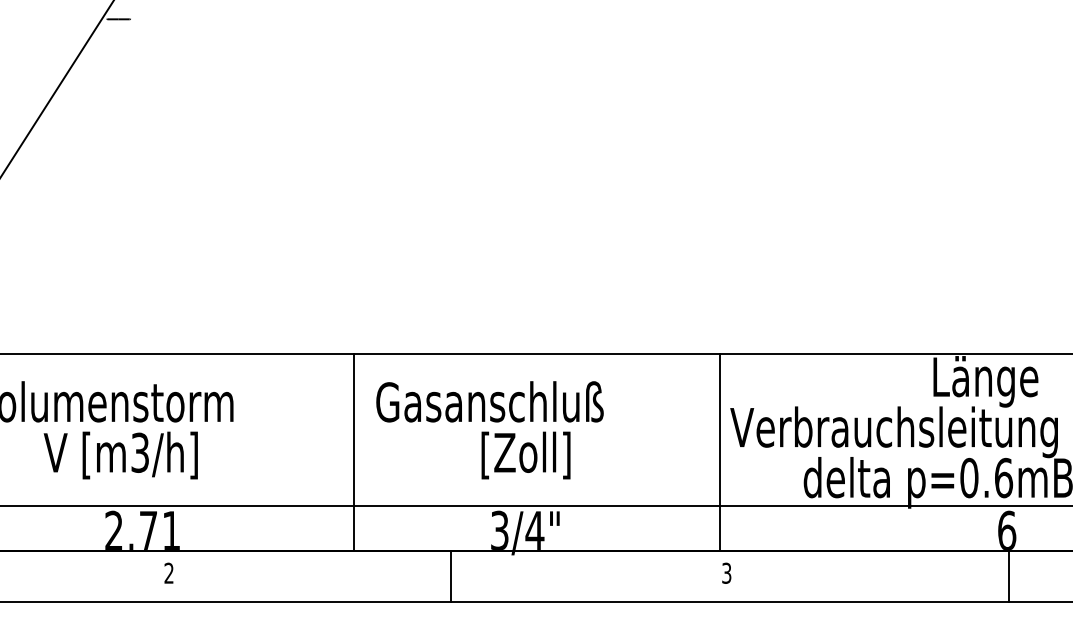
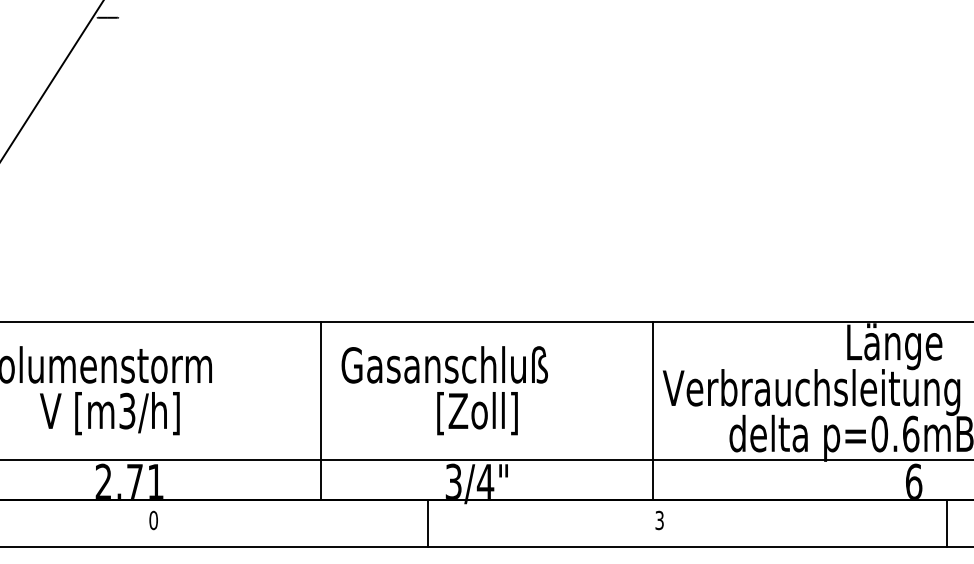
text: (168, 572) -> (153, 519), 2 -> 0
line: (451, 576) -> (428, 523), moved
line: (1008, 576) -> (947, 523), moved

